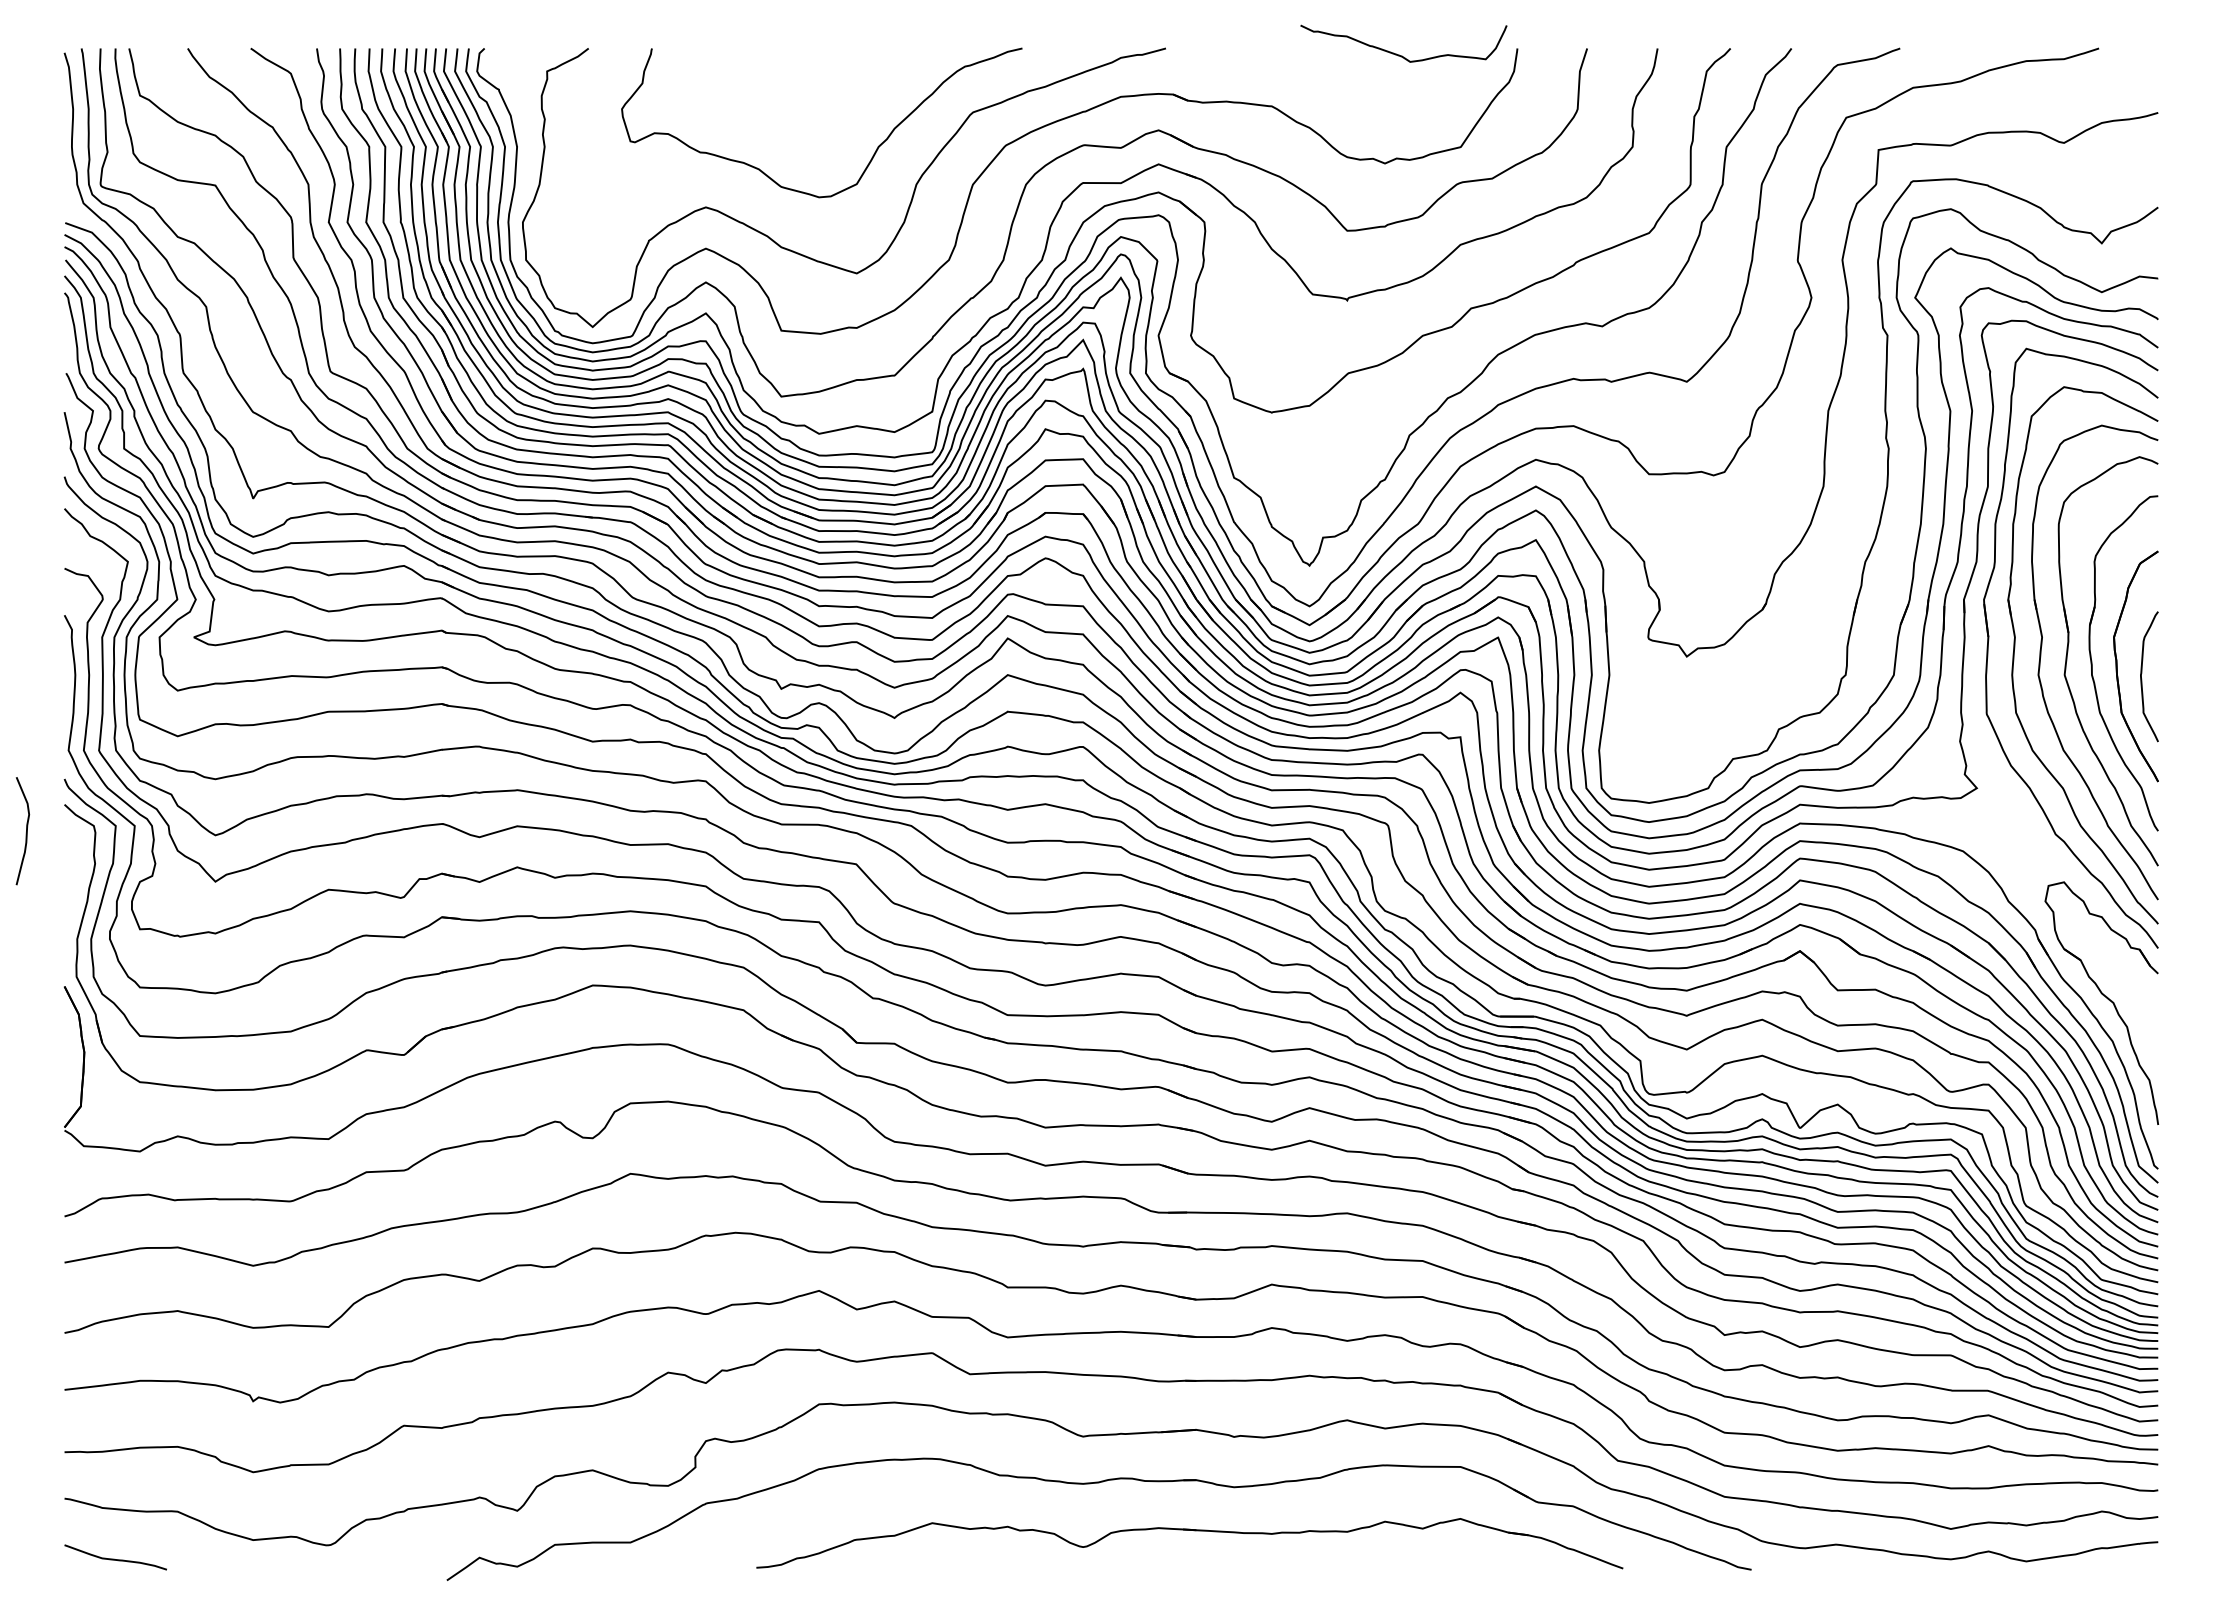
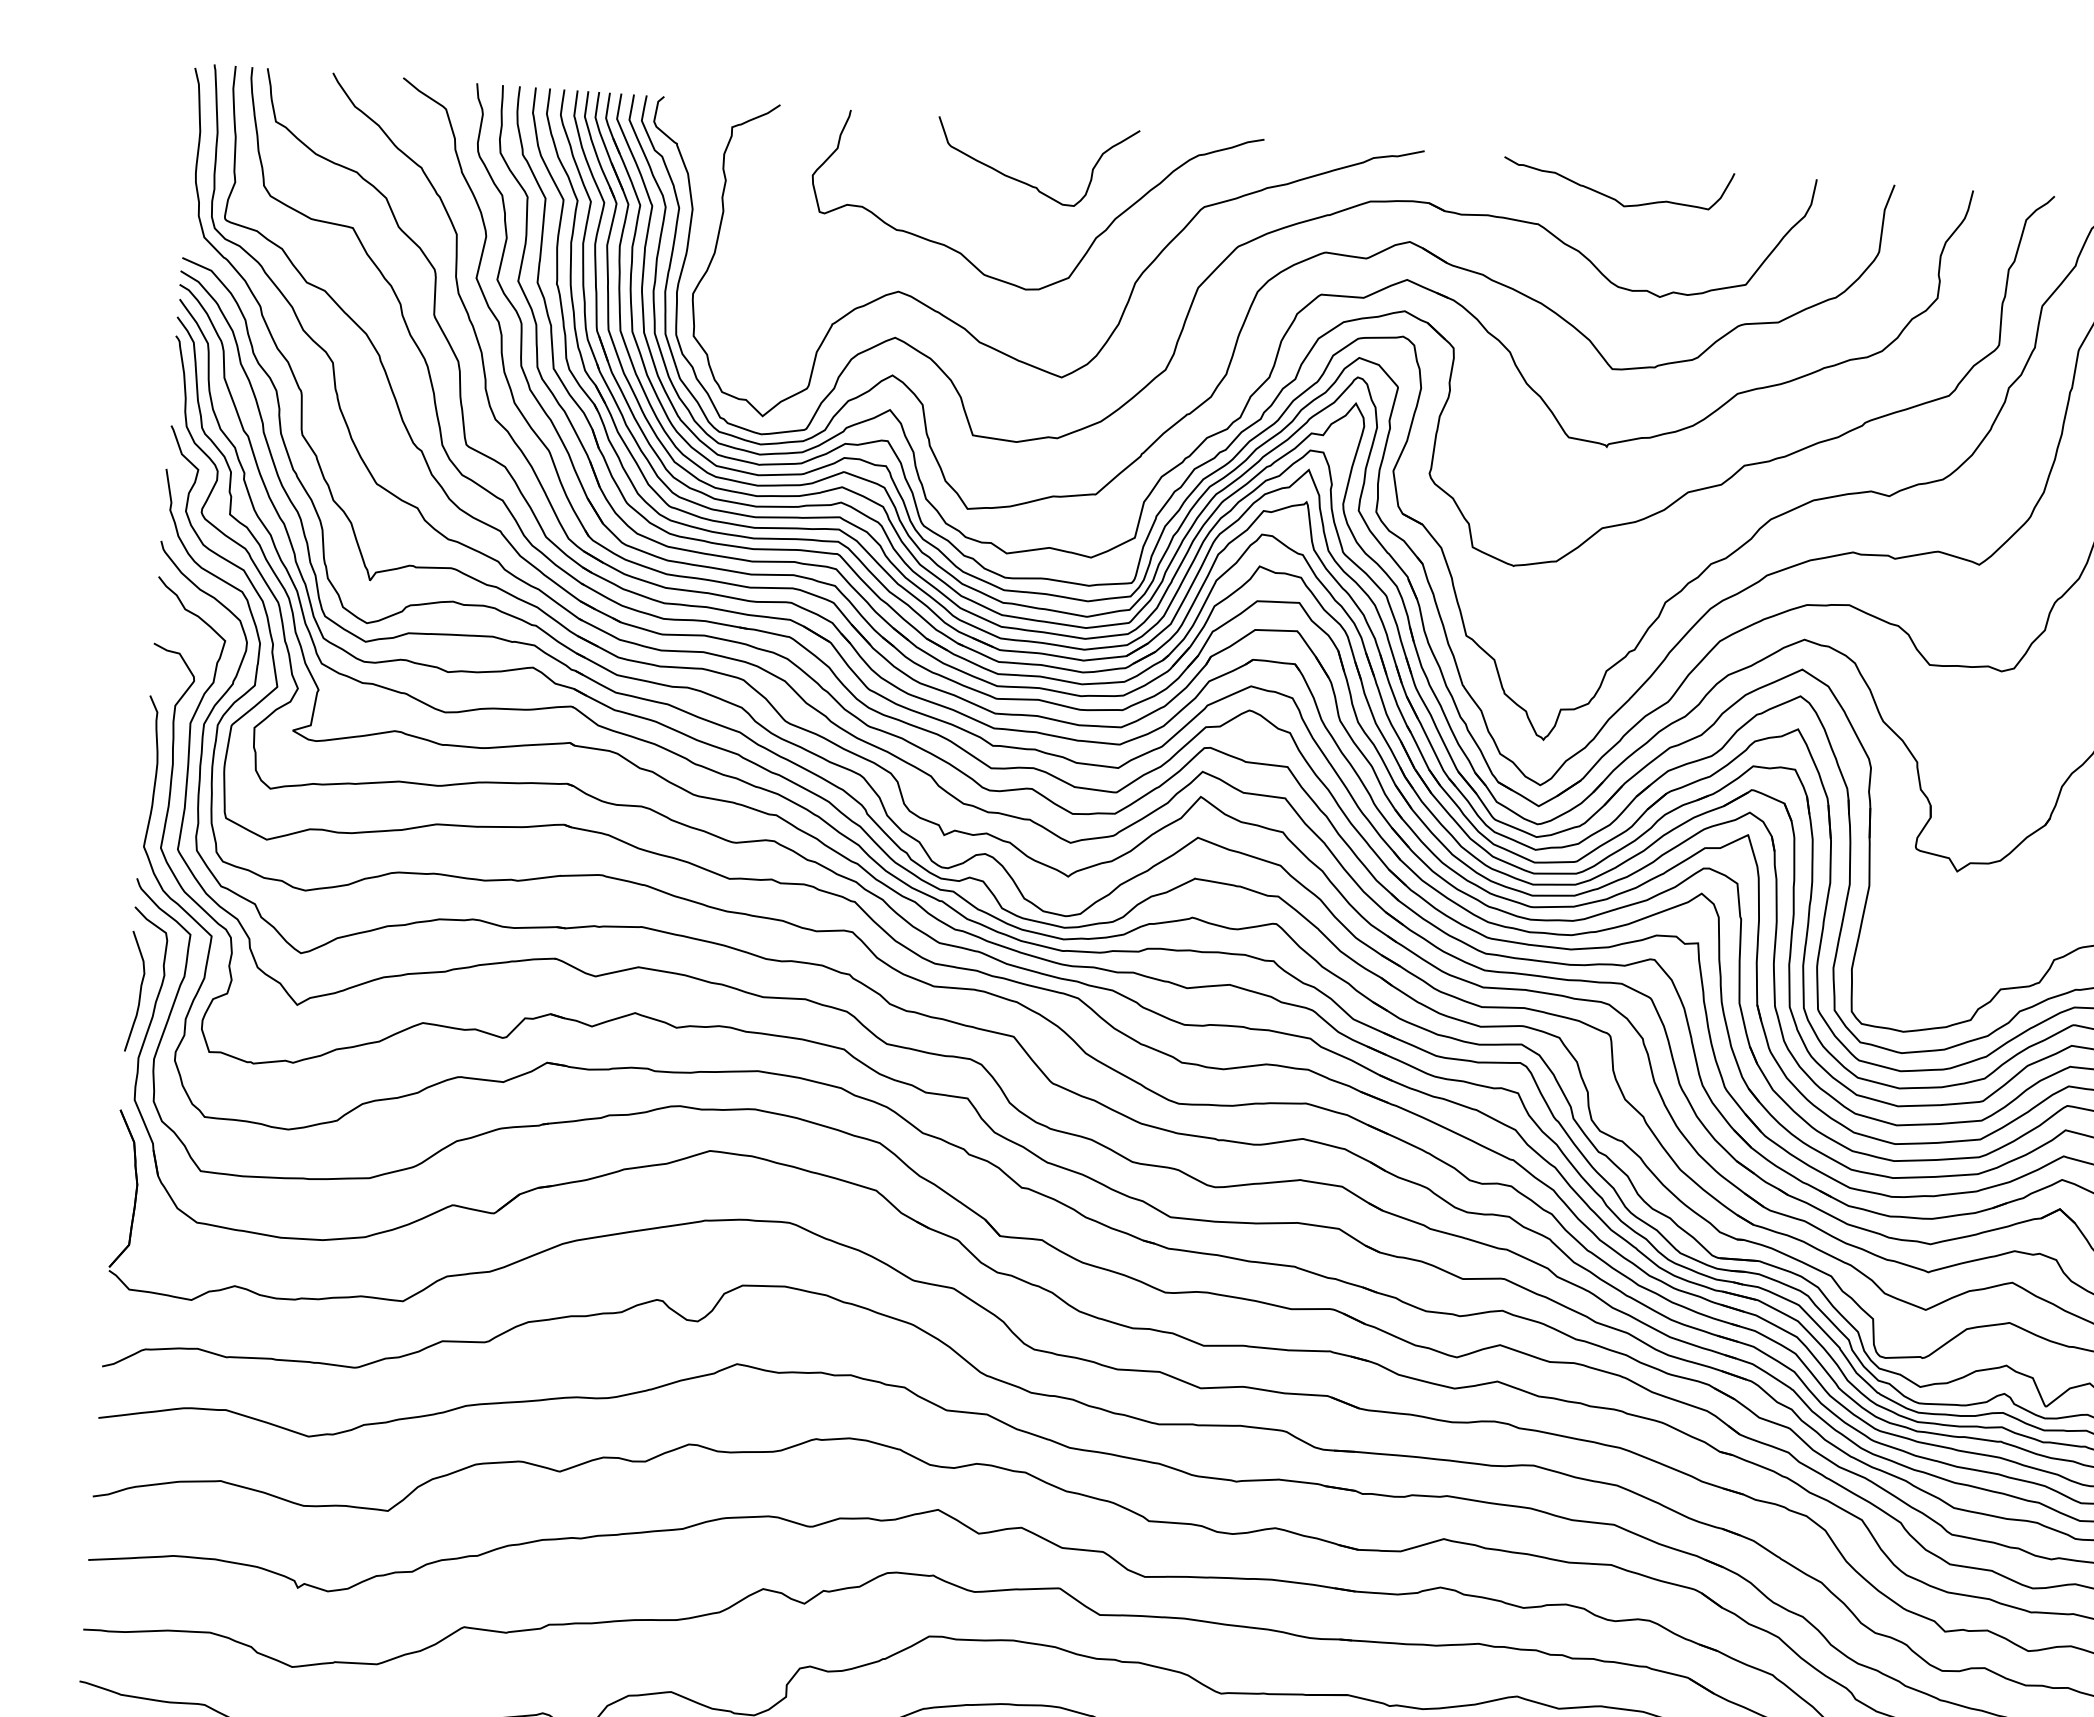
curve: (1399, 54) -> (1612, 197), moved
curve: (814, 102) -> (1028, 183), added
curve: (25, 833) -> (138, 994), moved

